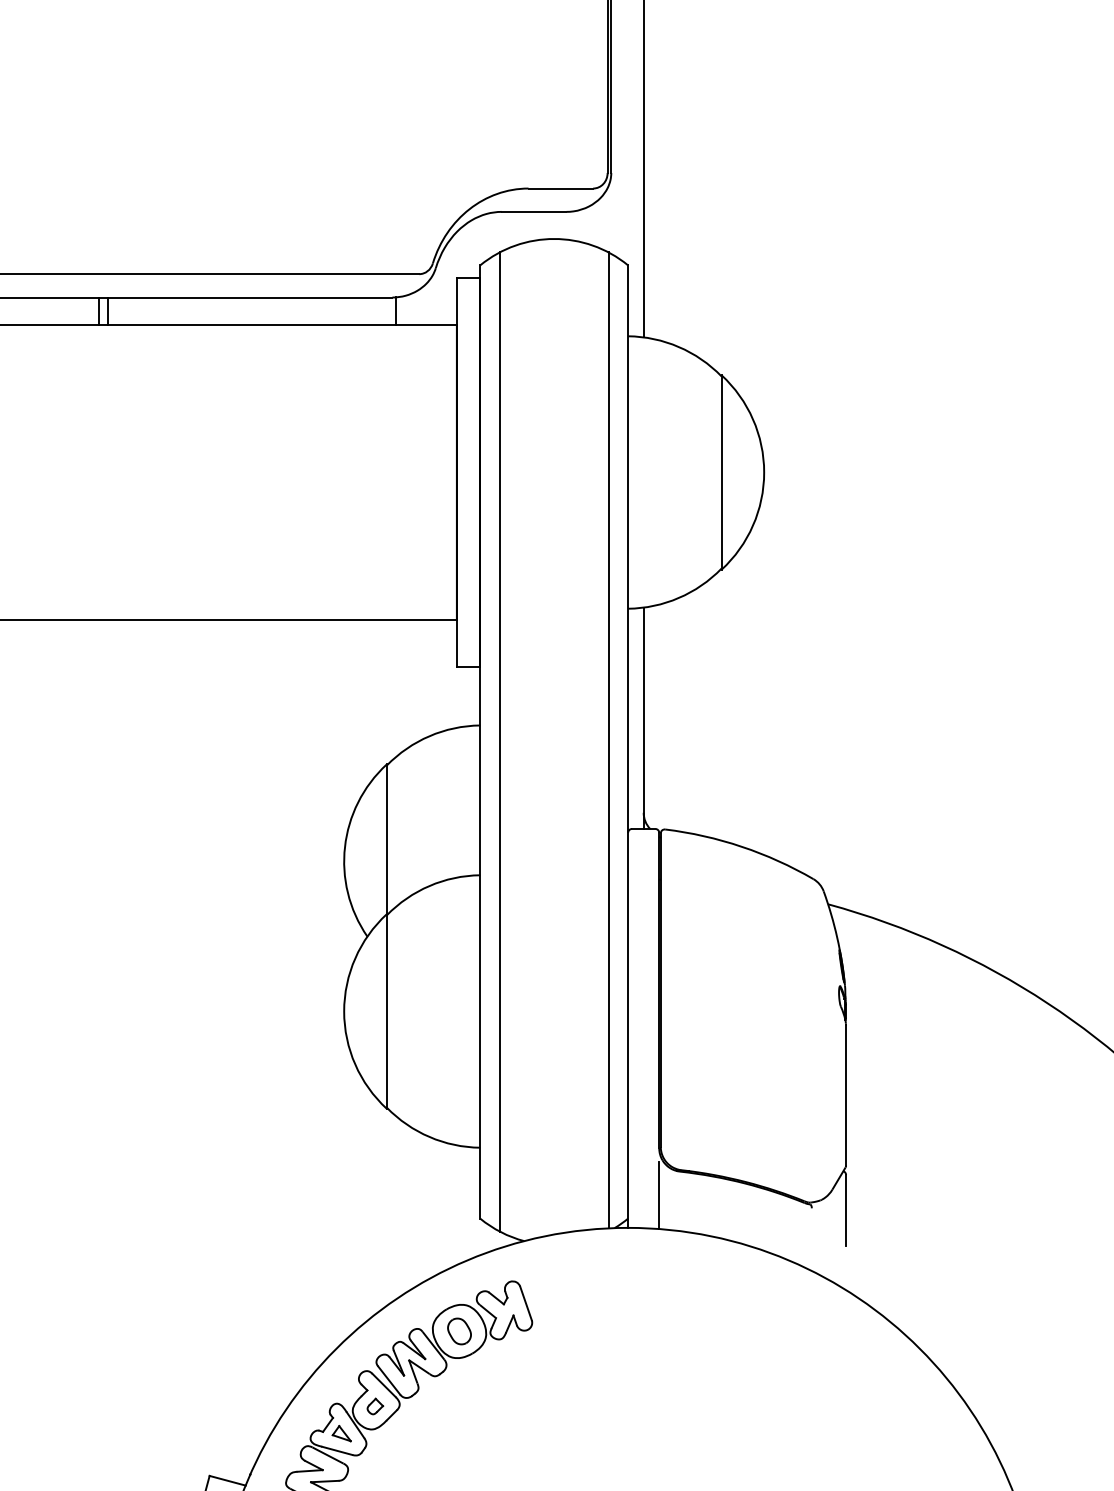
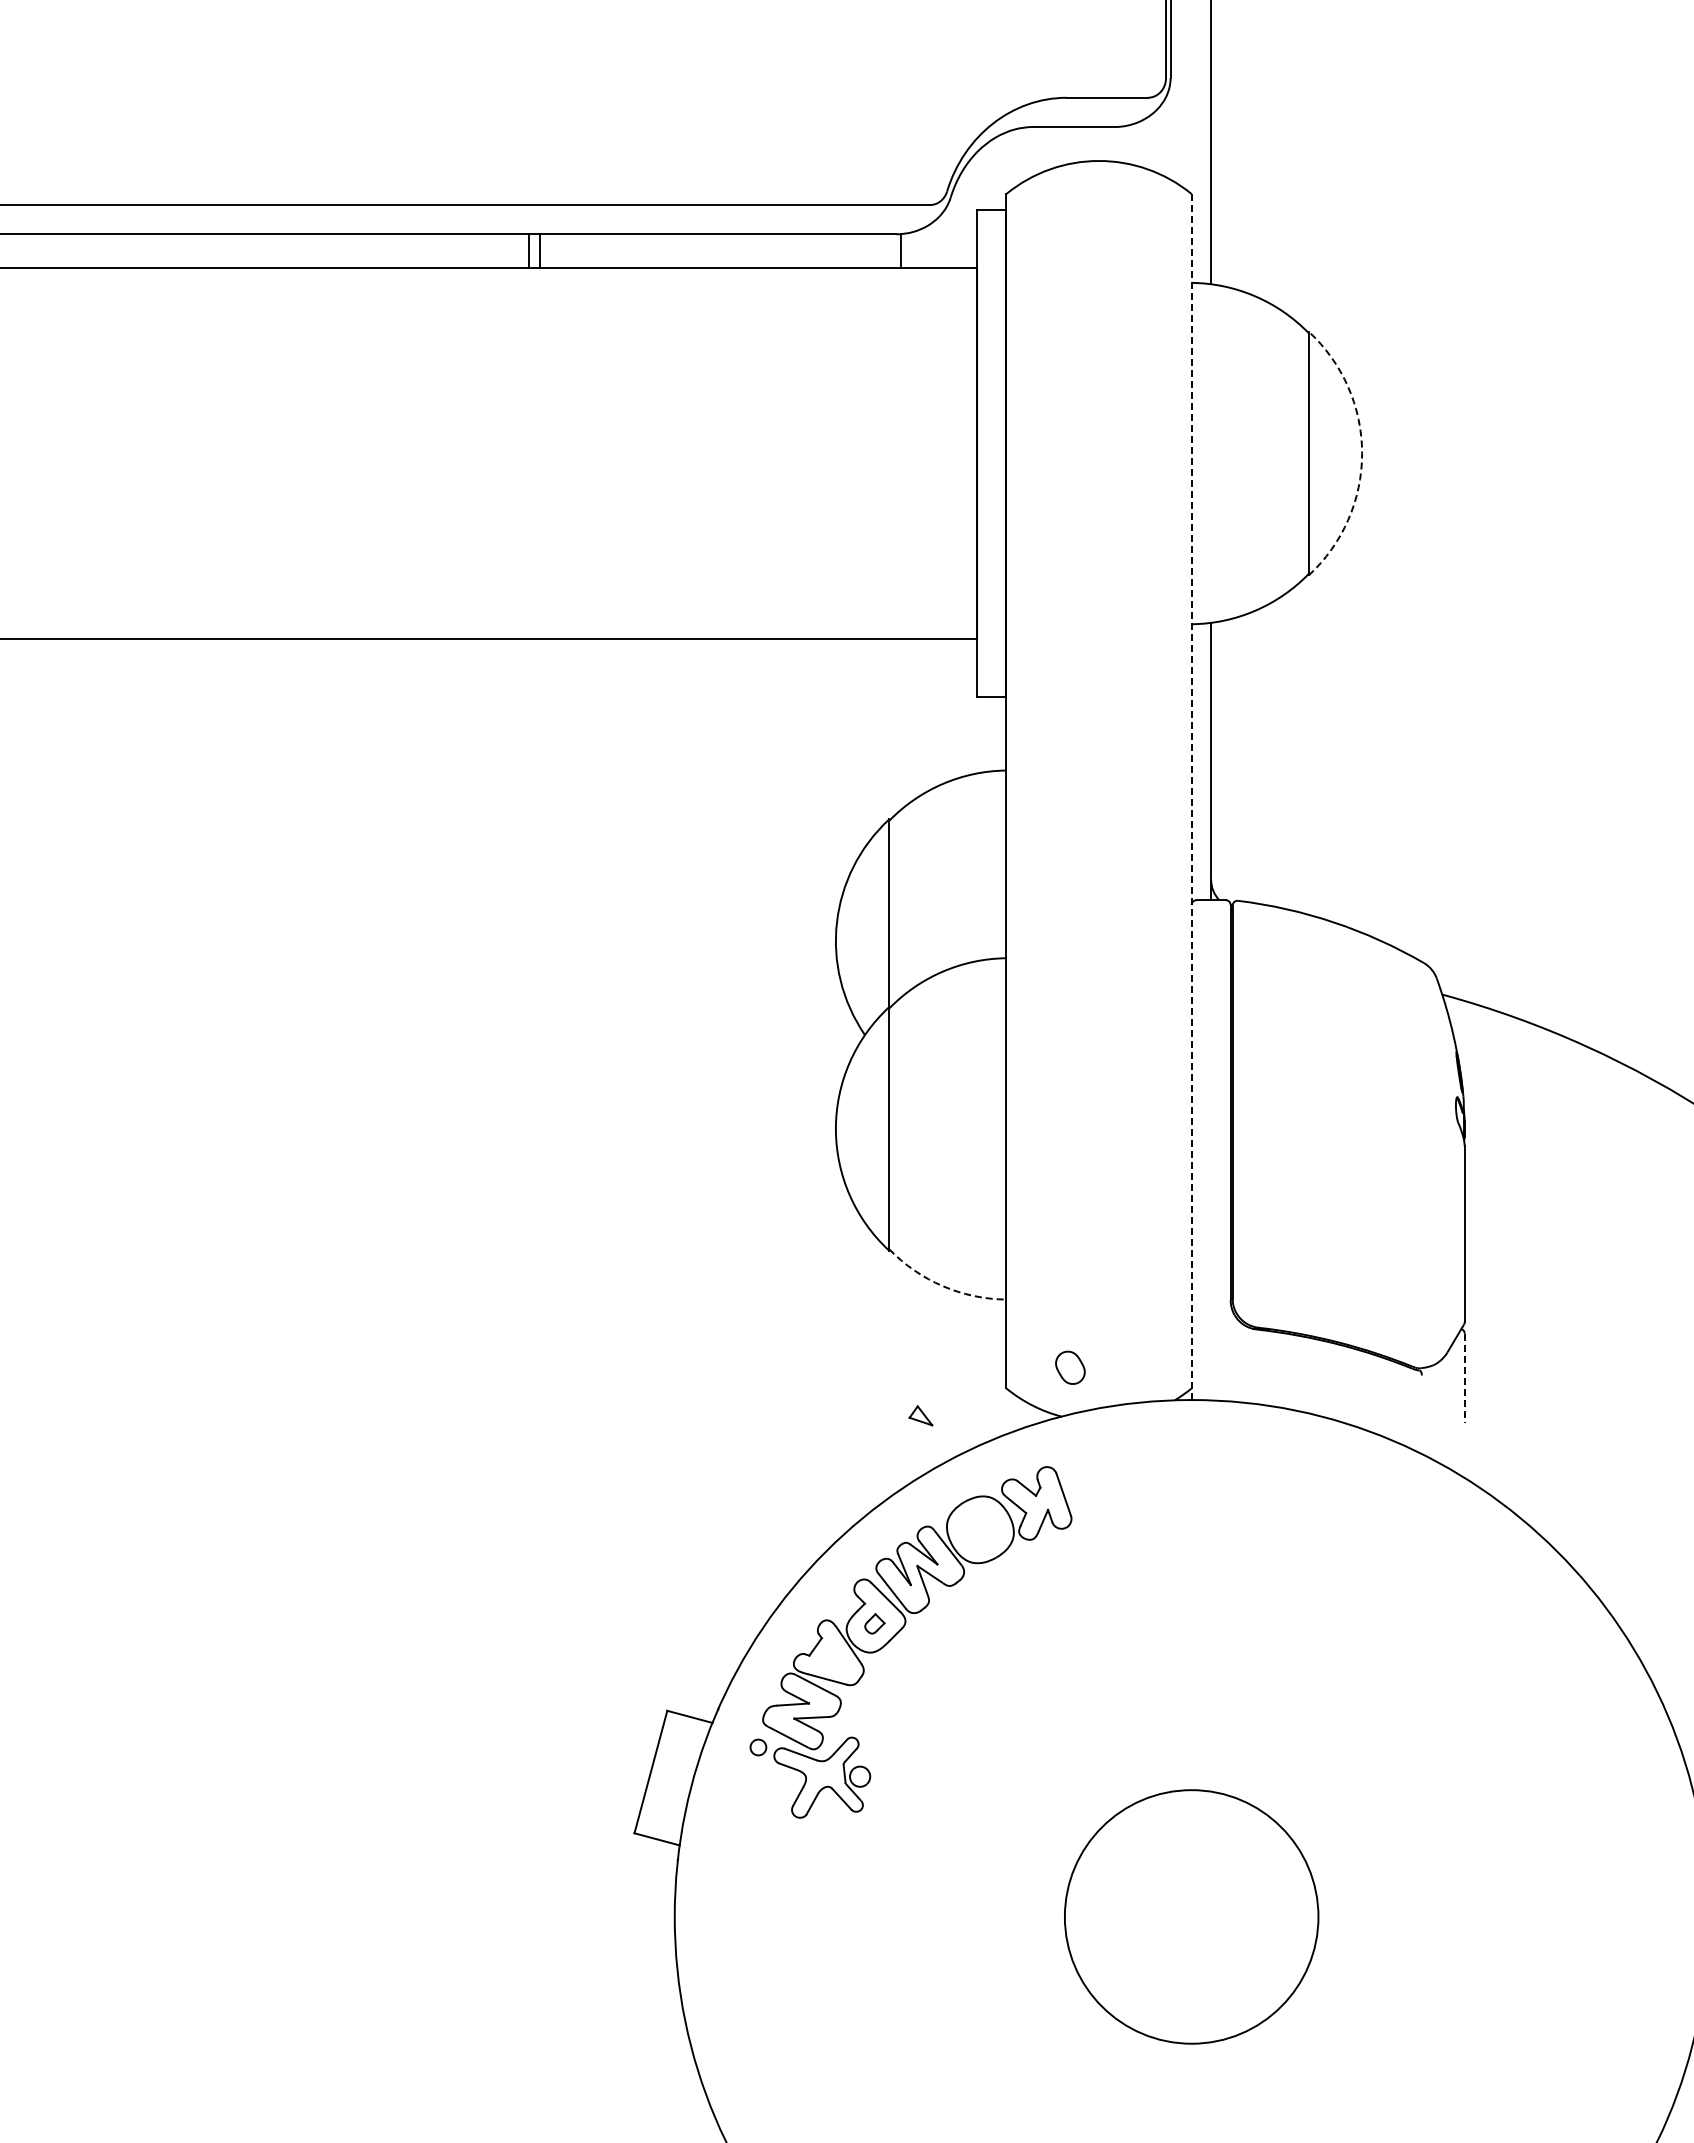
arc: (764, 472) -> (1362, 453), solid -> dashed
line: (608, 739) -> (1167, 788), removed
line: (499, 741) -> (1030, 790), removed
line: (627, 747) -> (1191, 797), solid -> dashed
arc: (429, 1137) -> (942, 1286), solid -> dashed
line: (659, 1195) -> (1230, 1359), removed
line: (845, 1210) -> (1464, 1378), solid -> dashed
part: (459, 1331) -> (1070, 1367), moved
part: (341, 1433) -> (920, 1415), moved

